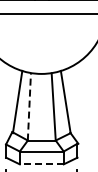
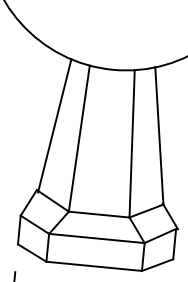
line: (29, 106) -> (79, 138), dashed -> solid
line: (41, 164) -> (93, 266), dashed -> solid

